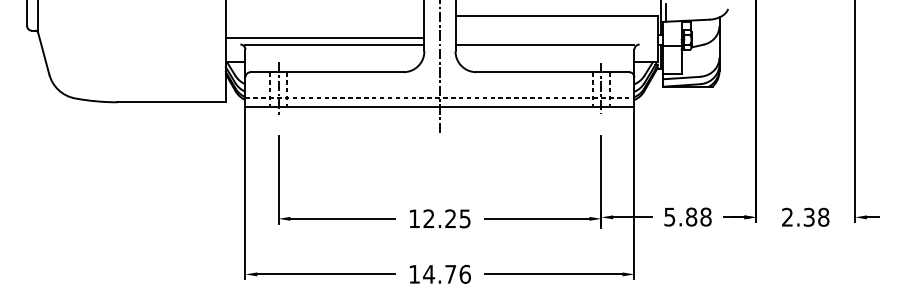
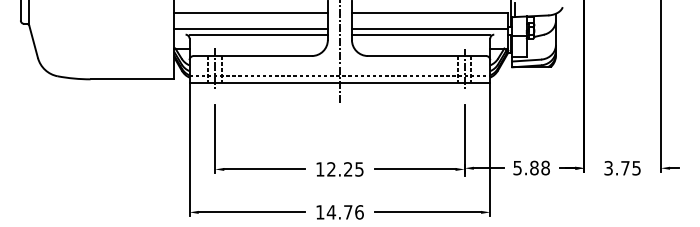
line: (324, 15) -> (250, 12), added
line: (556, 37) -> (430, 29), added
text: (805, 216) -> (622, 167), 2.38 -> 3.75

